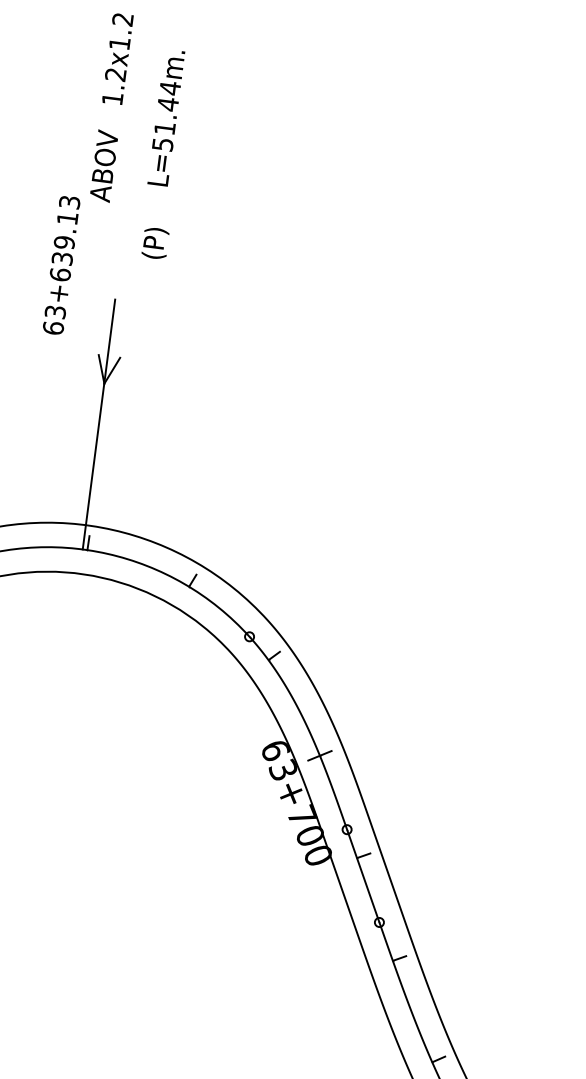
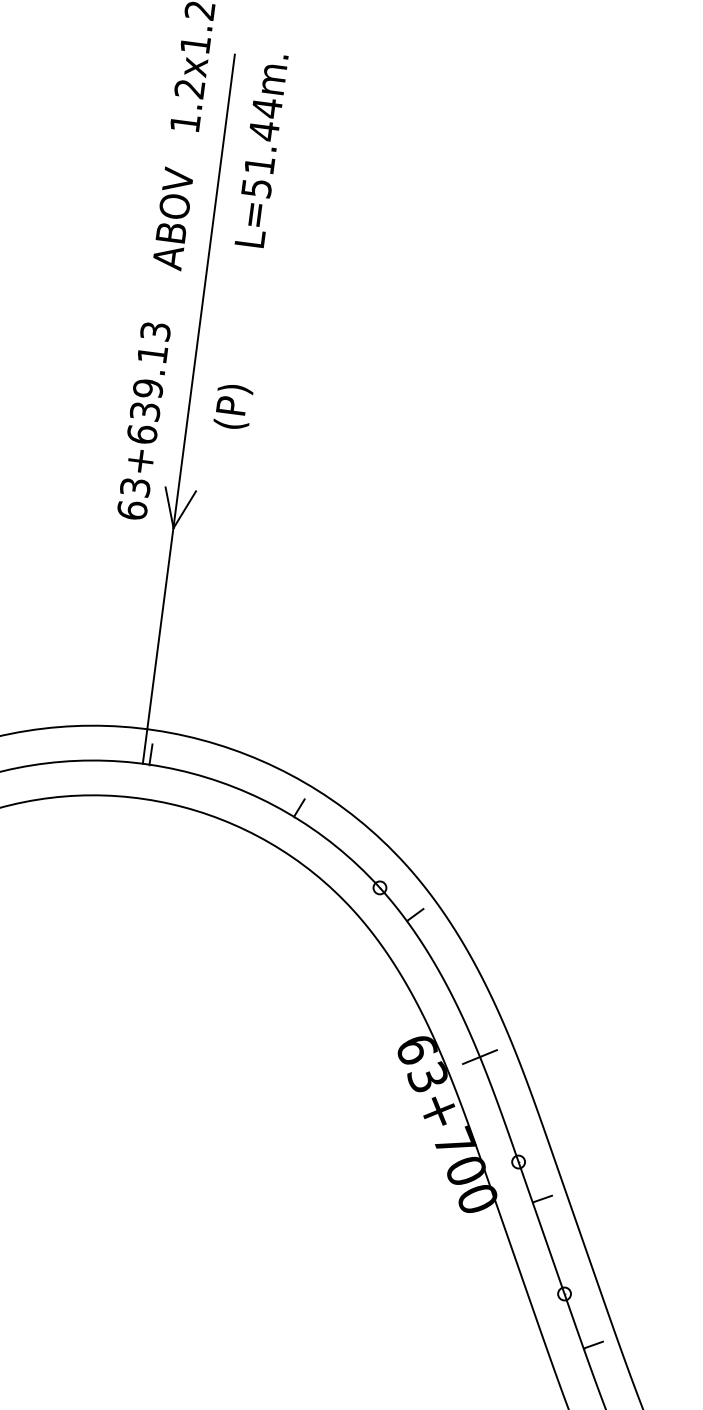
line: (131, 174) -> (212, 230), added
text: (155, 243) -> (233, 406), moved
text: (61, 265) -> (143, 421), moved

